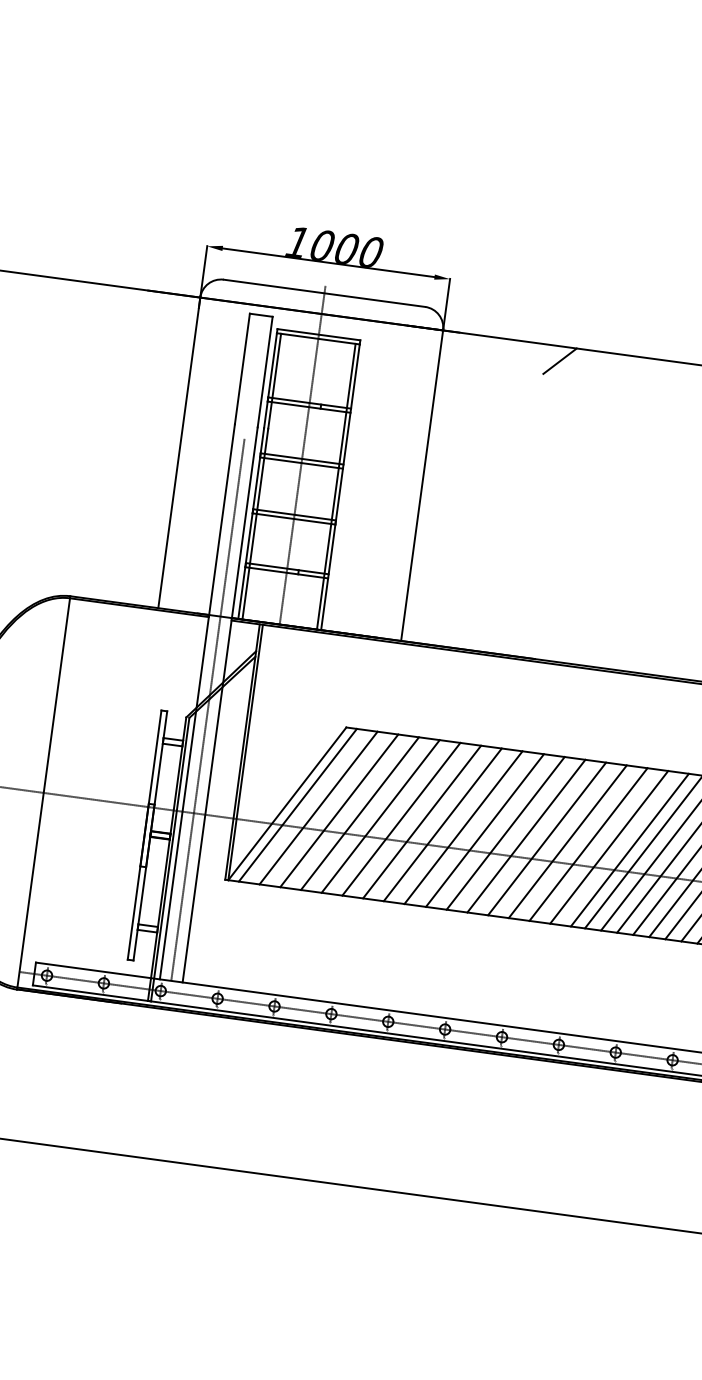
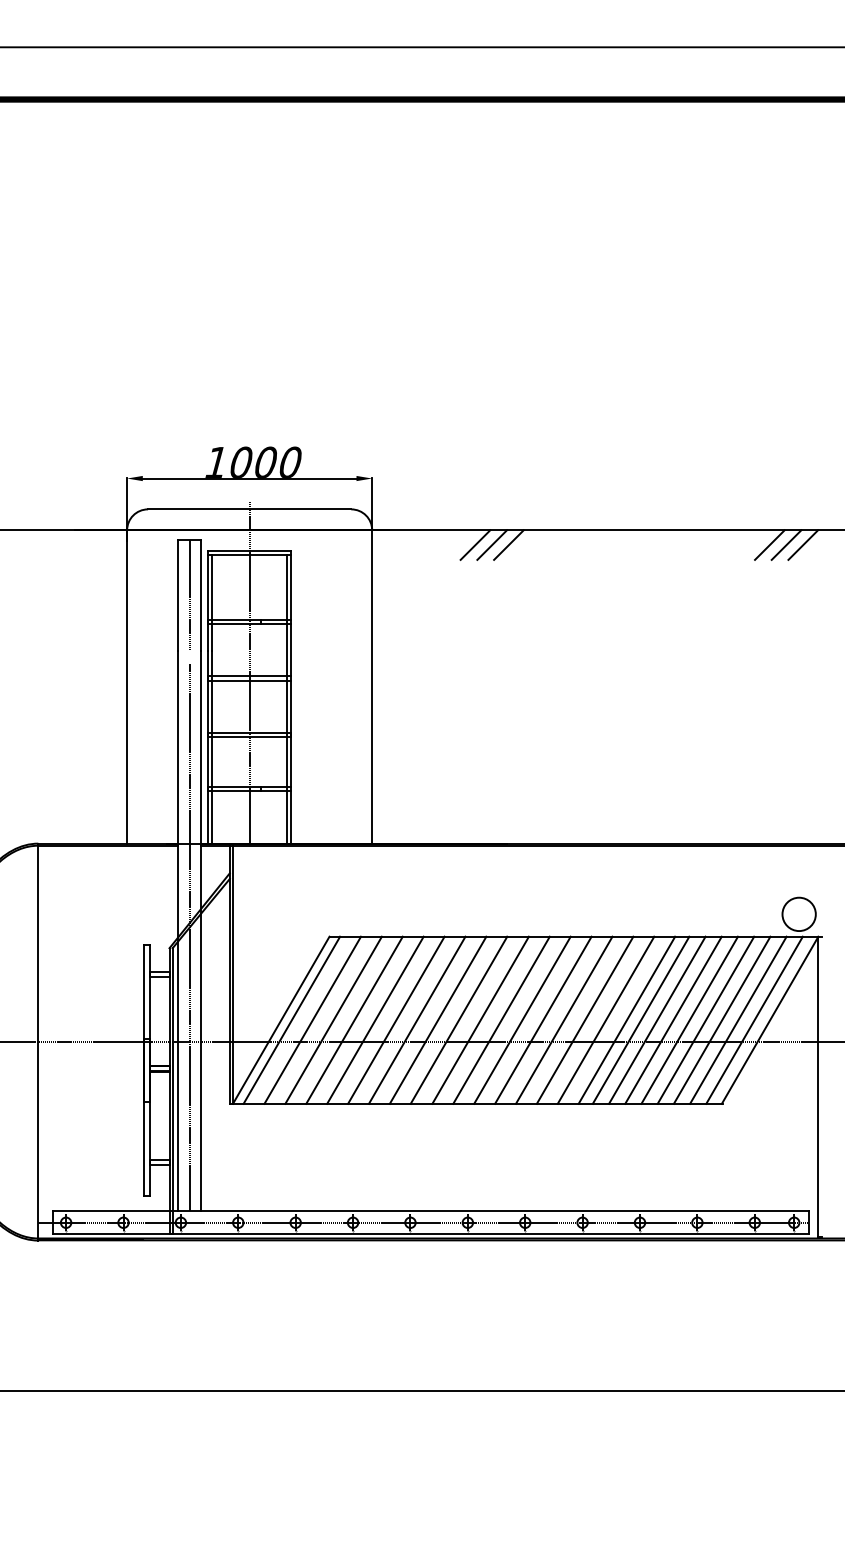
line: (543, 358) -> (475, 544), added
line: (576, 362) -> (508, 544), added
line: (253, 370) -> (189, 595), added

